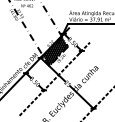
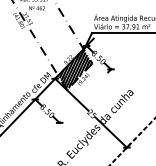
line: (54, 79) -> (74, 107), removed

